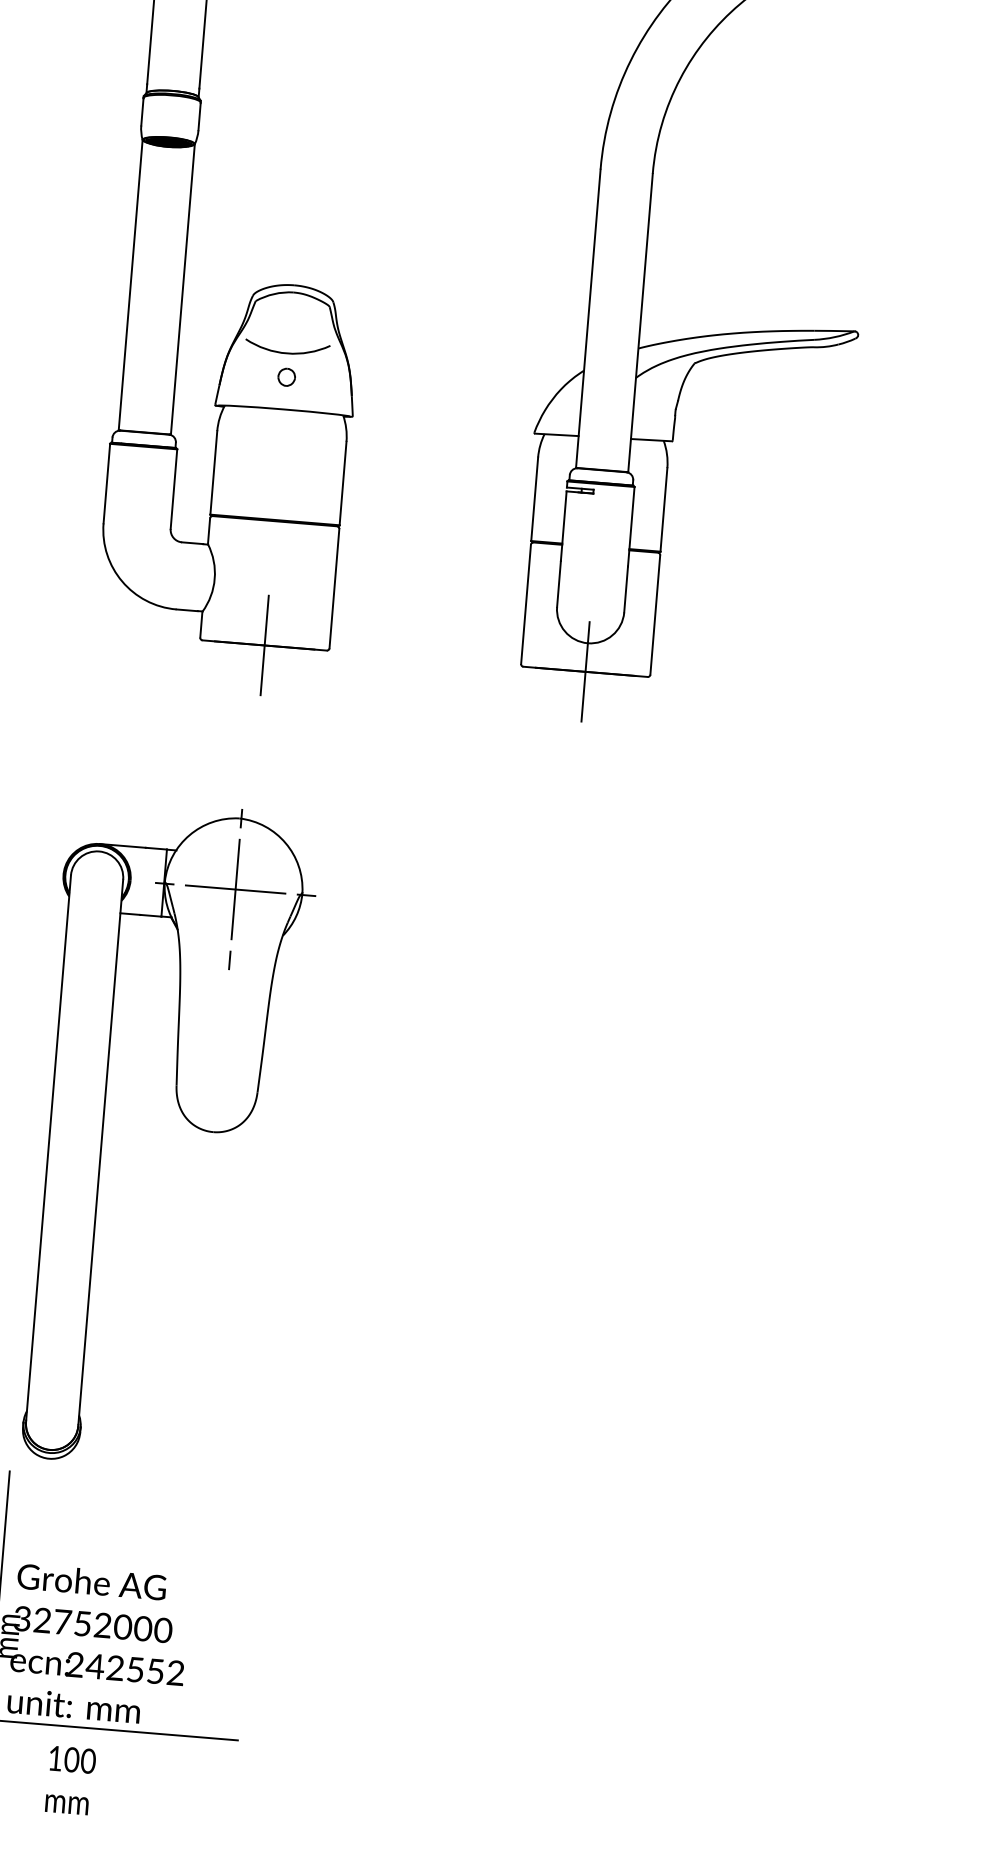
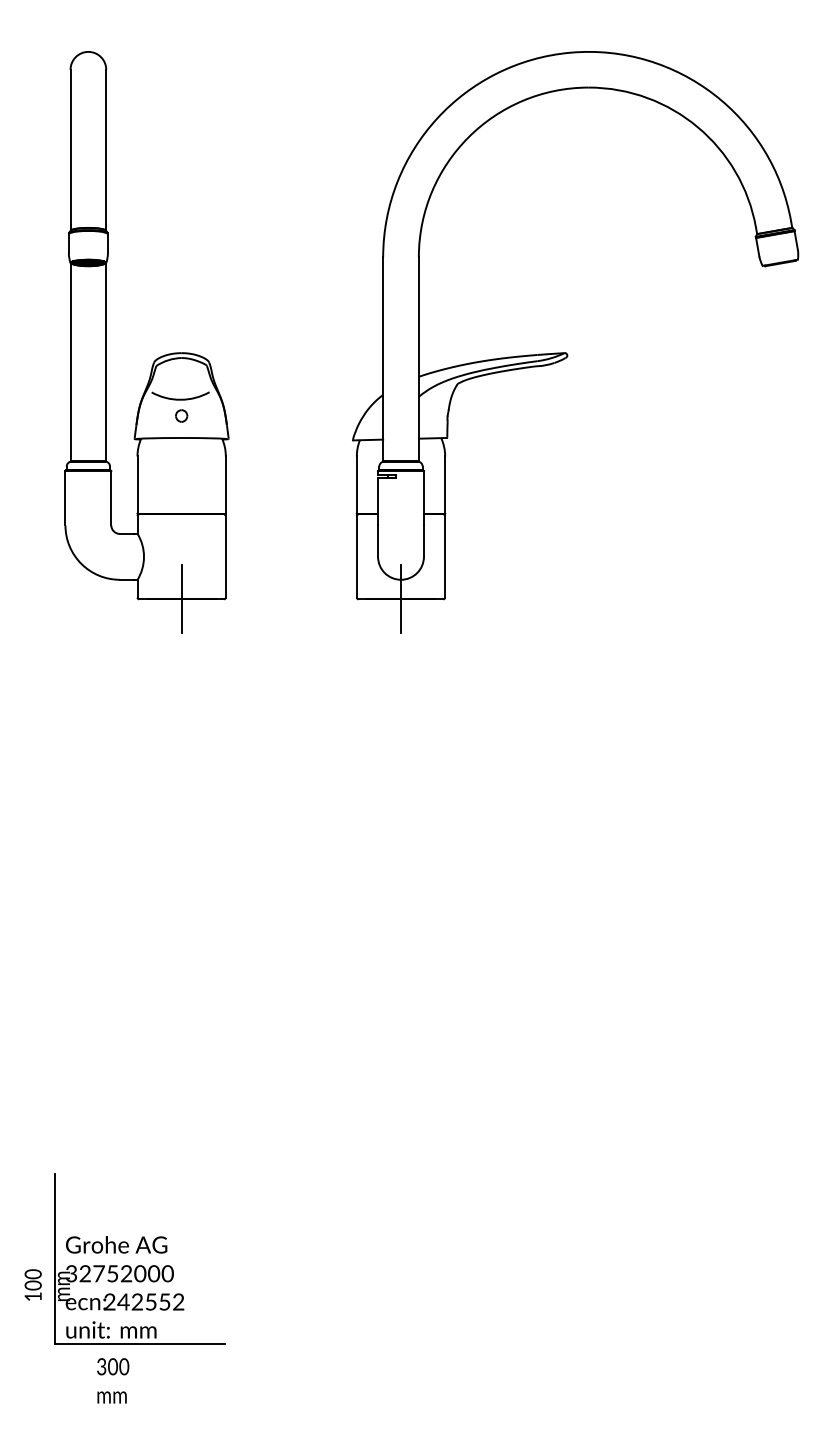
part: (185, 1119) -> (154, 925), removed
text: (55, 1758) -> (101, 1366), 100 -> 300

